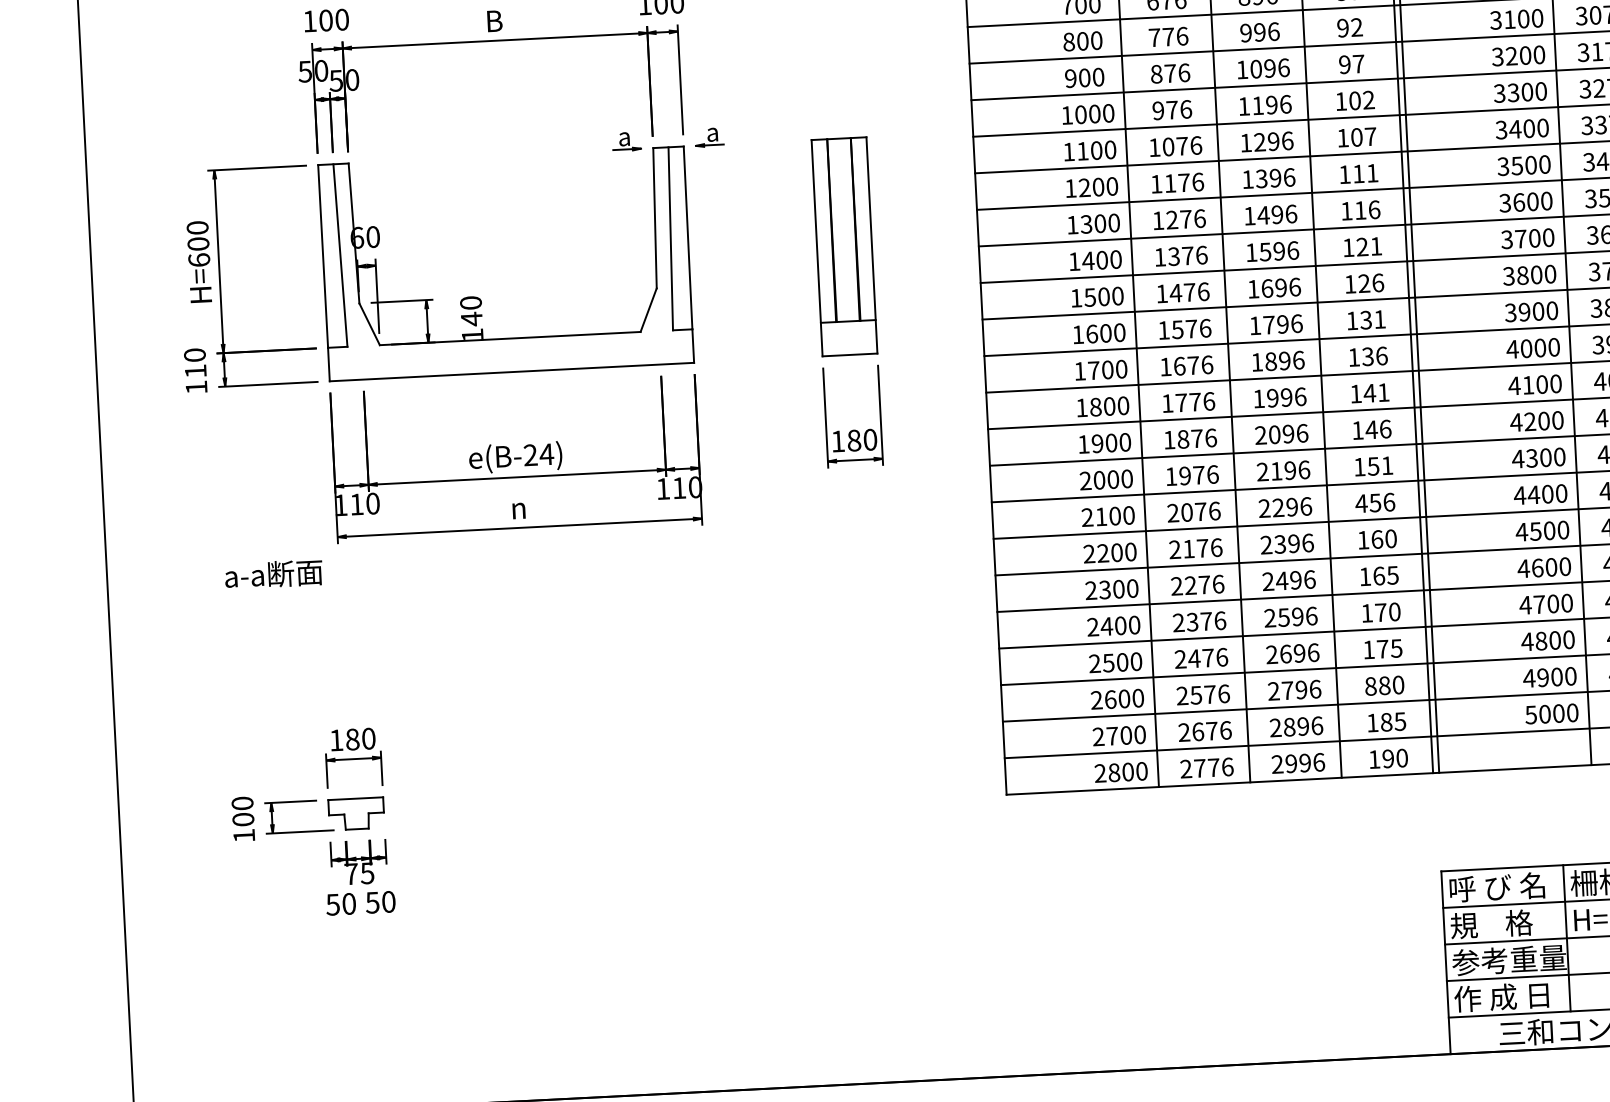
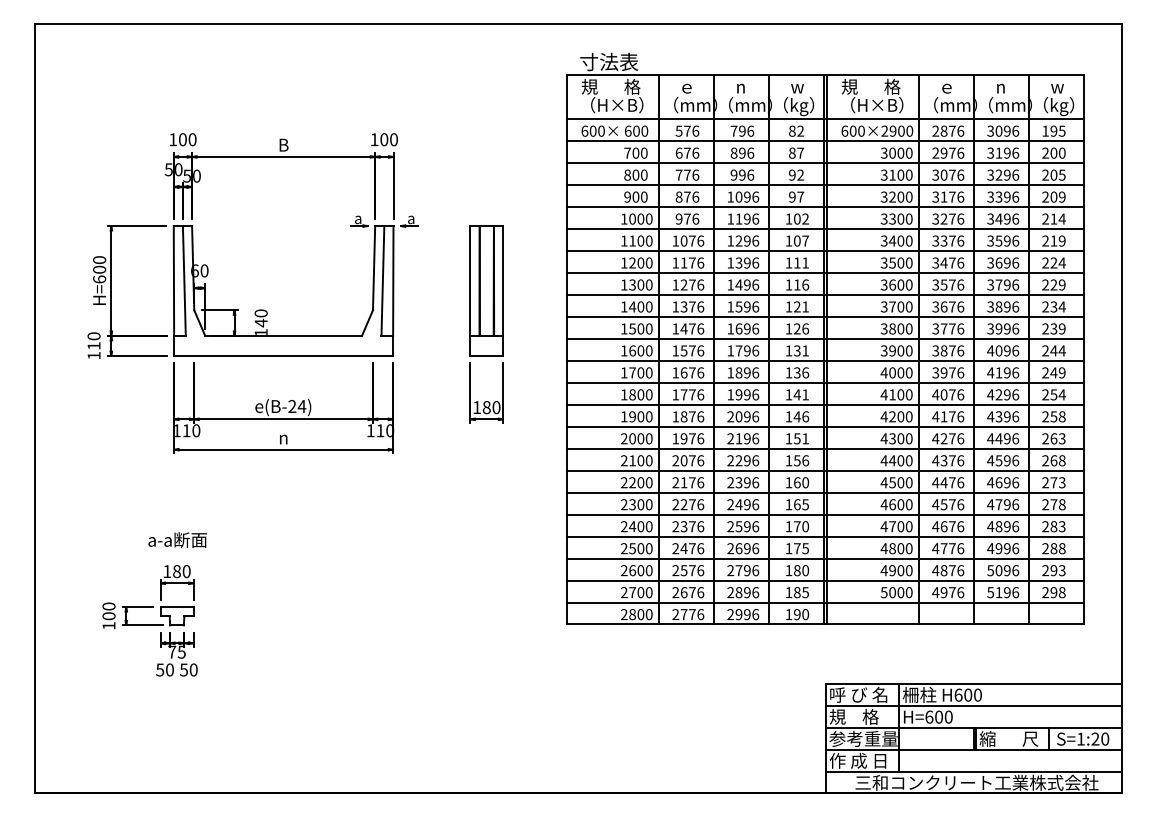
text: (1360, 503) -> (788, 460), 456 -> 156
text: (273, 573) -> (177, 539), moved
text: (1369, 686) -> (788, 570), 880 -> 180

